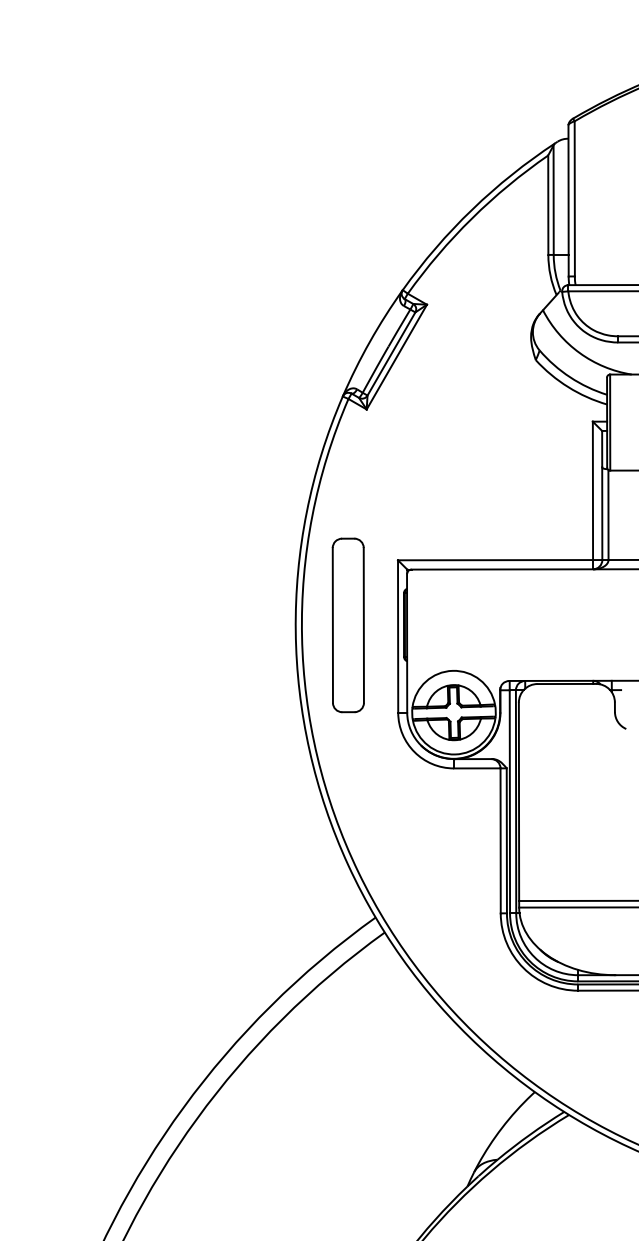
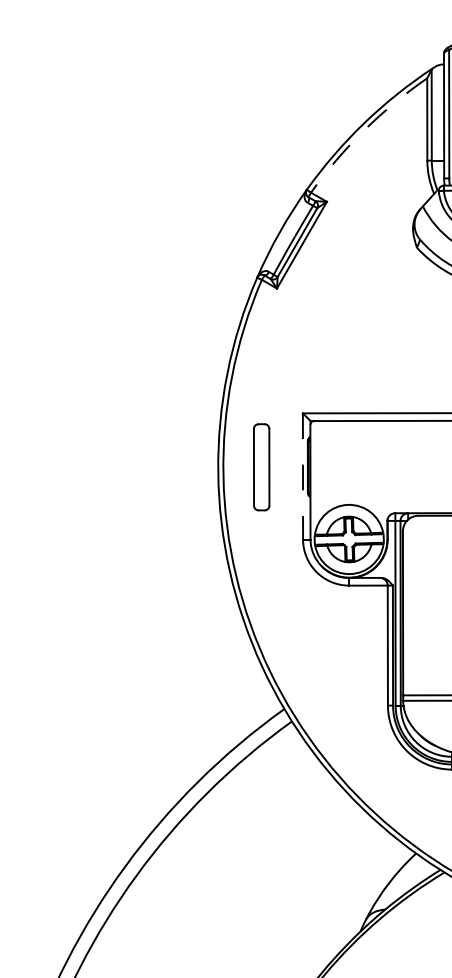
arc: (472, 218) -> (364, 130), solid -> dashed
part: (347, 625) -> (261, 467), size x0.6
line: (398, 637) -> (303, 477), solid -> dashed

